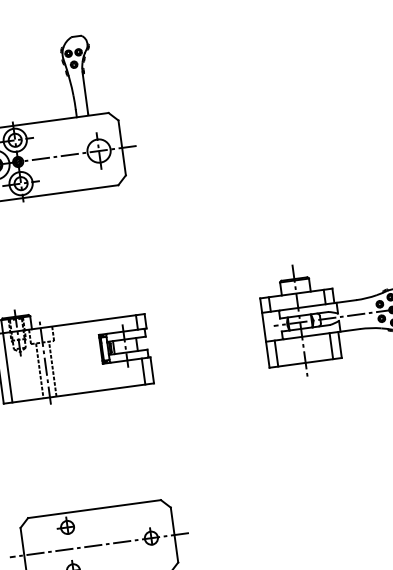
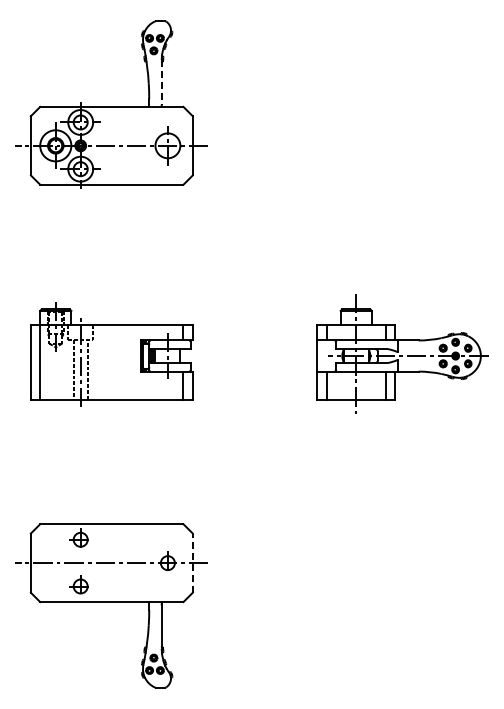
line: (85, 93) -> (161, 82), solid -> dashed
line: (174, 535) -> (192, 563), solid -> dashed

